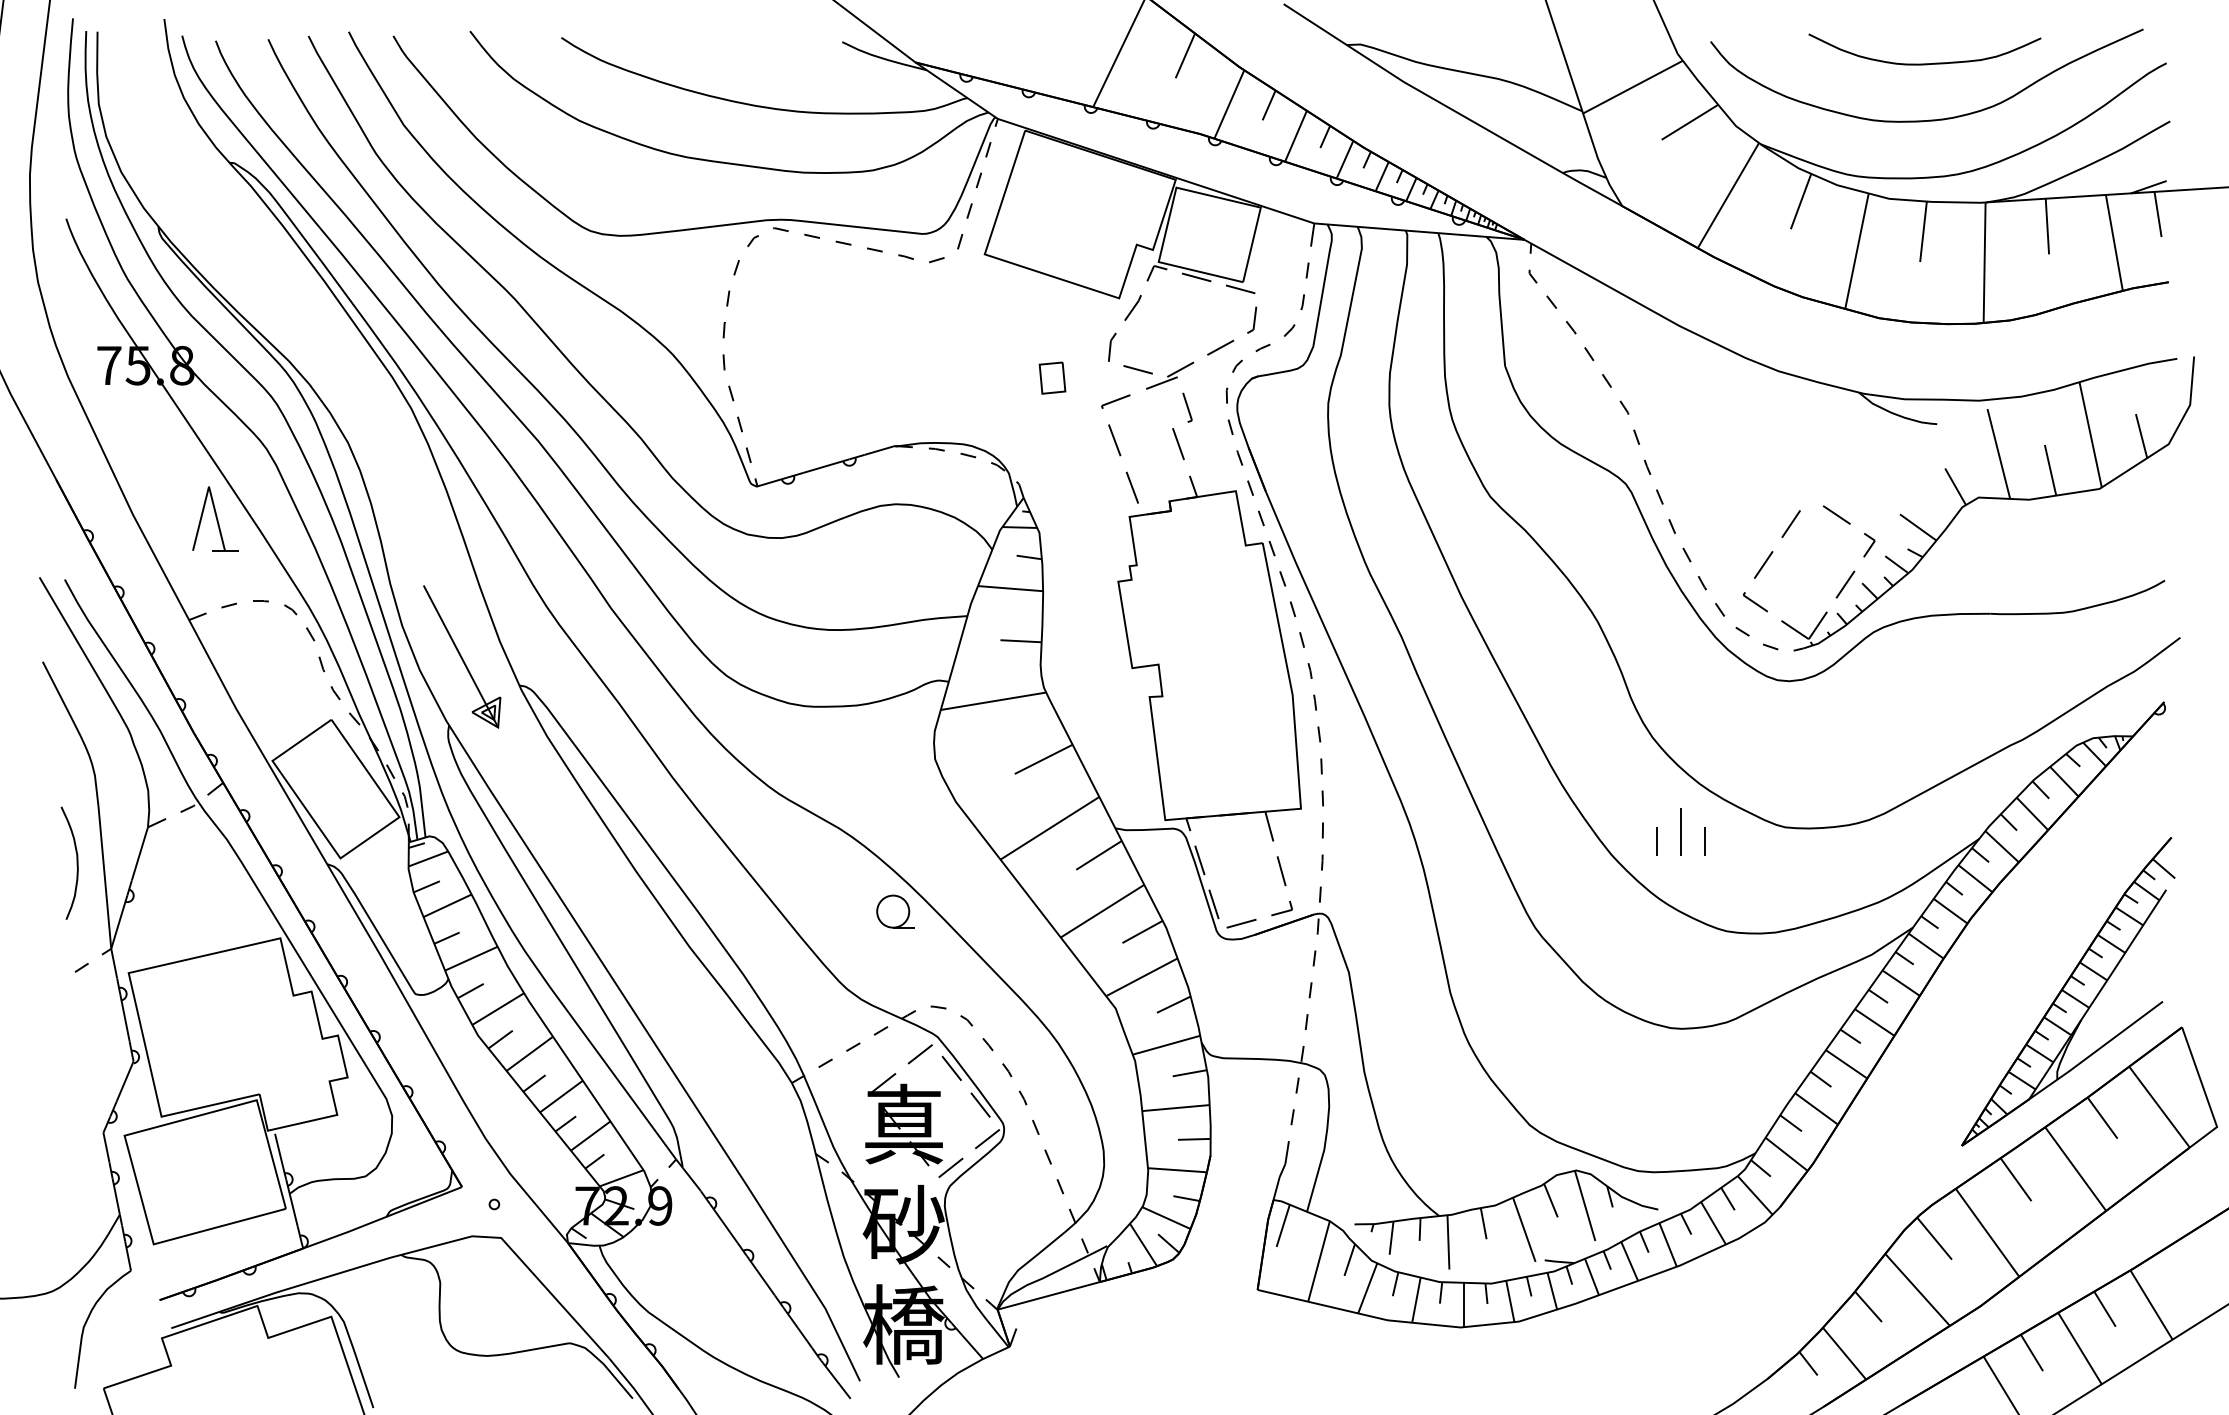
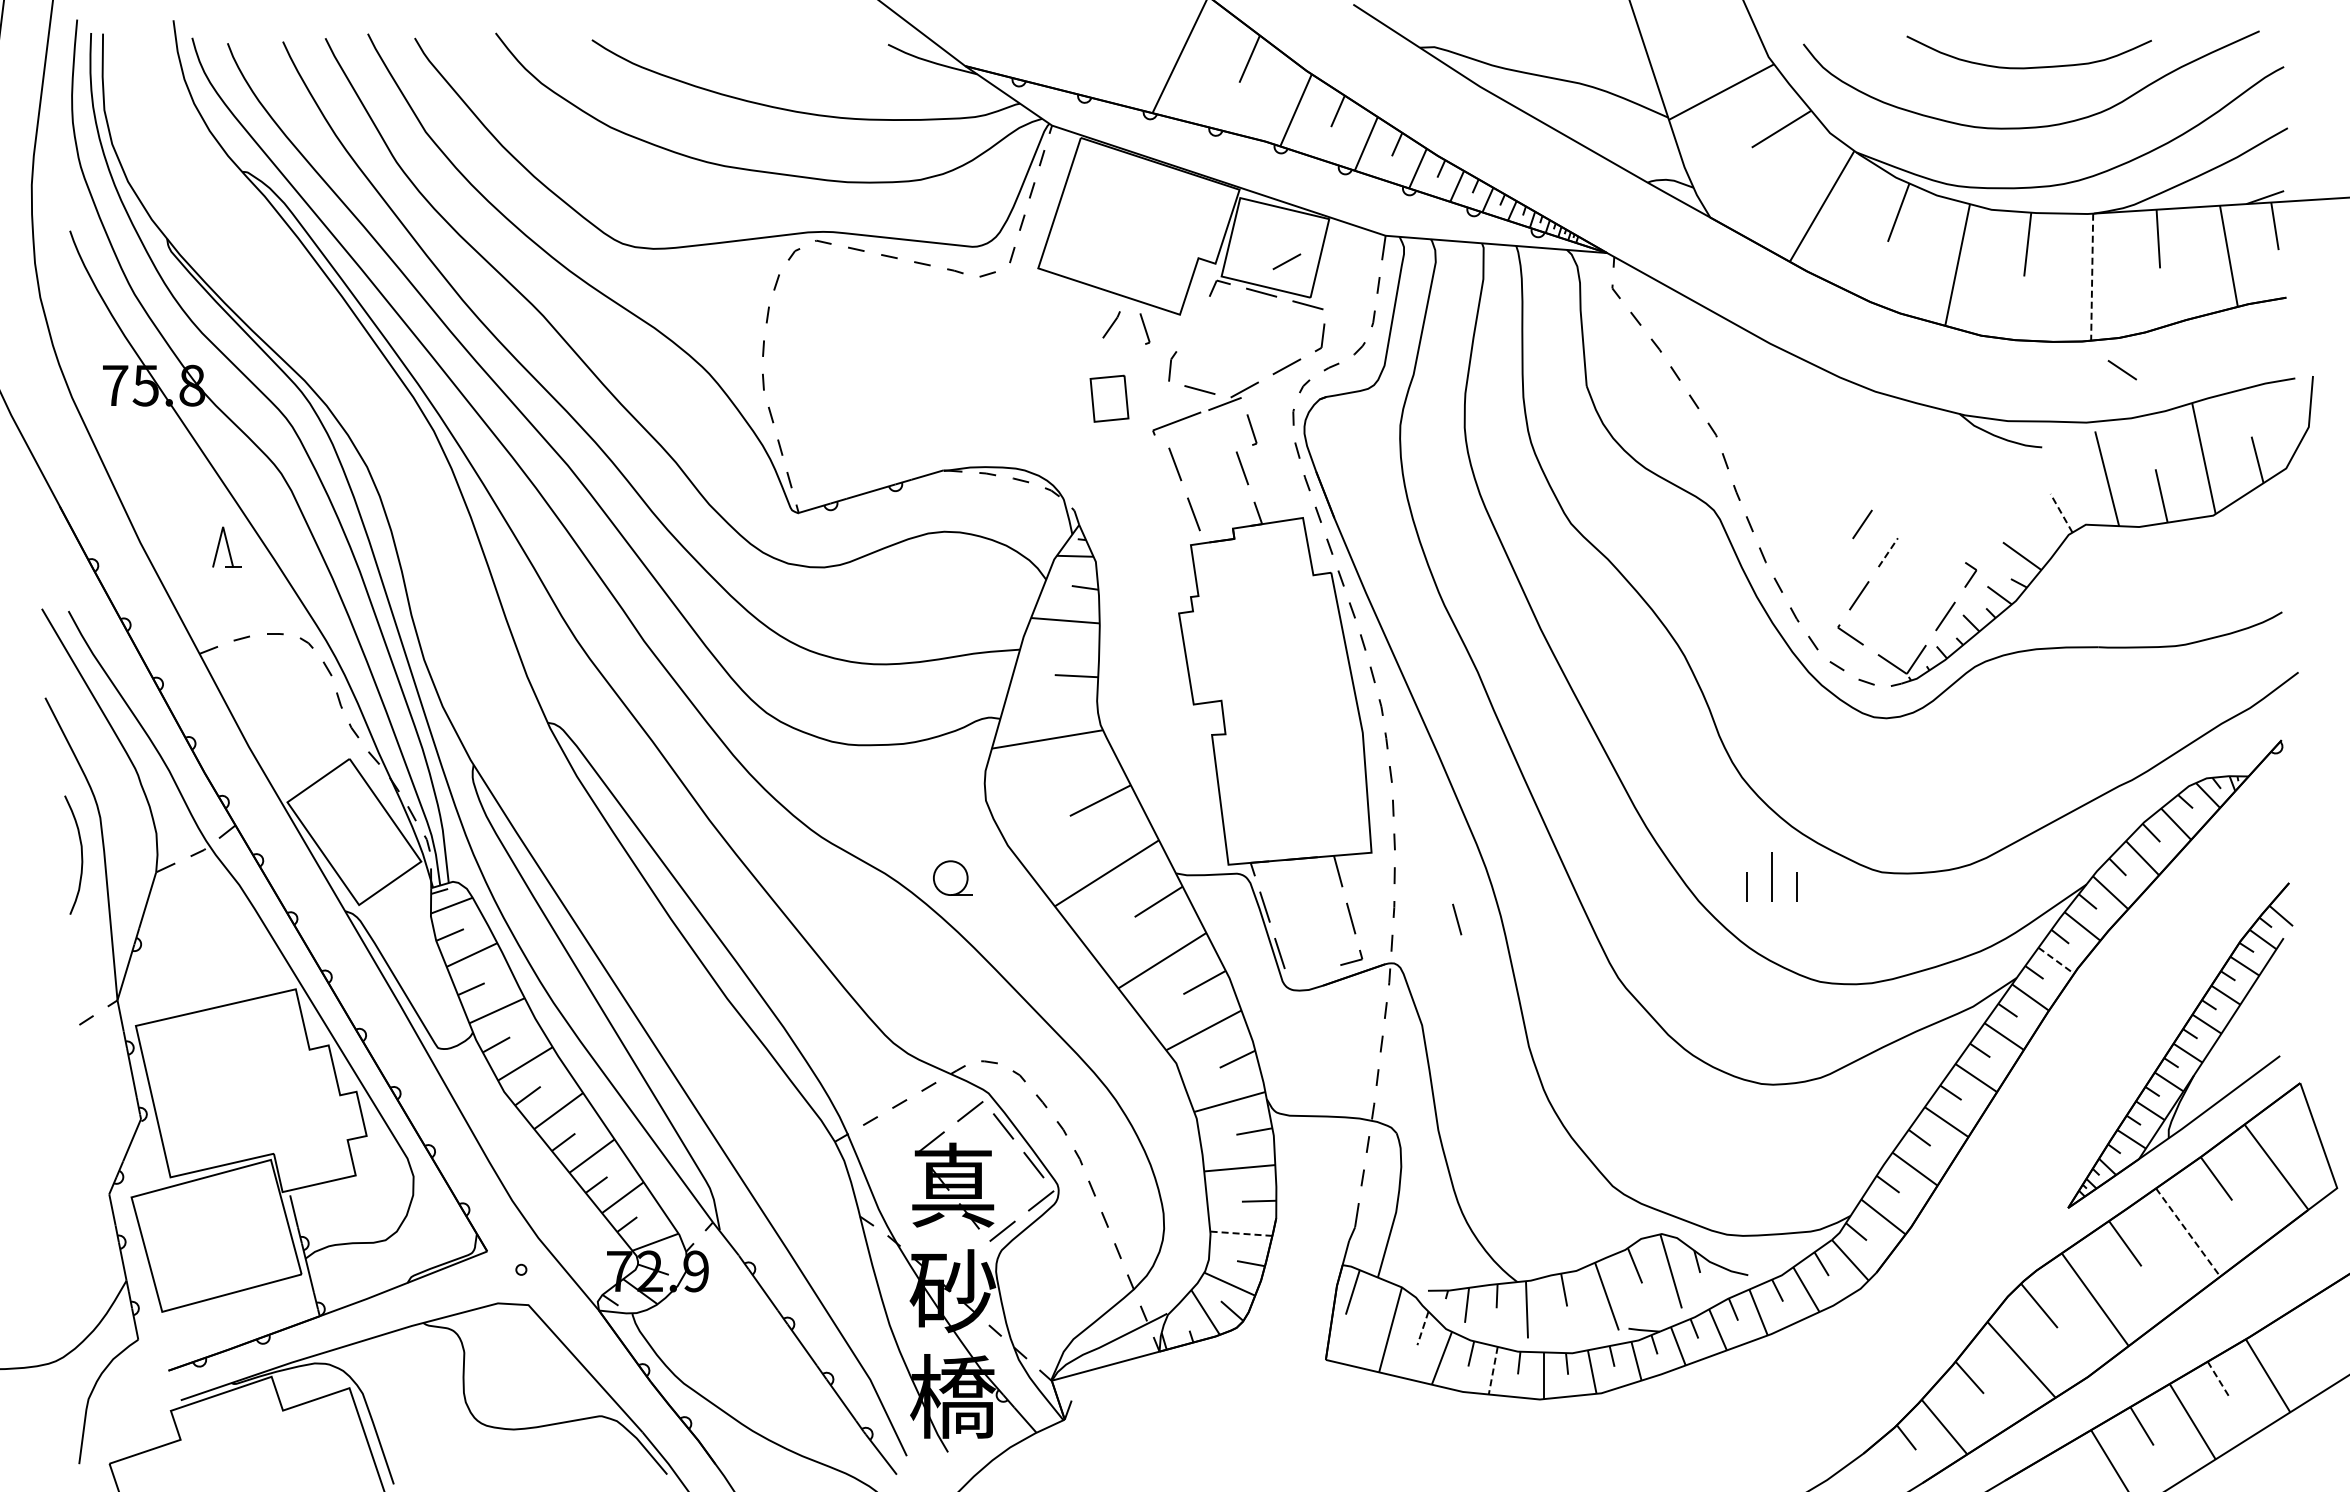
line: (1220, 247) -> (1286, 261), added
line: (1984, 263) -> (2092, 277), solid -> dashed
line: (1132, 307) -> (1111, 324), moved
part: (1085, 311) -> (1144, 328), added
part: (1052, 377) -> (1109, 398), size x1.4
part: (1114, 401) -> (1175, 423), size x1.6
line: (1955, 485) -> (2061, 512), solid -> dashed
line: (1766, 497) -> (1862, 524), added
line: (1835, 515) -> (2121, 370), moved
part: (214, 519) -> (226, 547), size x0.6
line: (1791, 523) -> (1888, 552), solid -> dashed
part: (462, 656) -> (487, 692), removed
curve: (77, 862) -> (81, 854), moved
line: (1382, 872) -> (1457, 919), added
part: (894, 910) -> (952, 877), moved
line: (1950, 911) -> (2056, 961), solid -> dashed
line: (1241, 923) -> (1308, 973), removed
line: (1176, 1169) -> (1240, 1233), solid -> dashed
line: (2076, 1169) -> (2188, 1232), solid -> dashed
line: (1349, 1260) -> (1422, 1328), solid -> dashed
line: (1416, 1300) -> (1493, 1371), solid -> dashed
line: (2105, 1309) -> (2219, 1380), solid -> dashed

